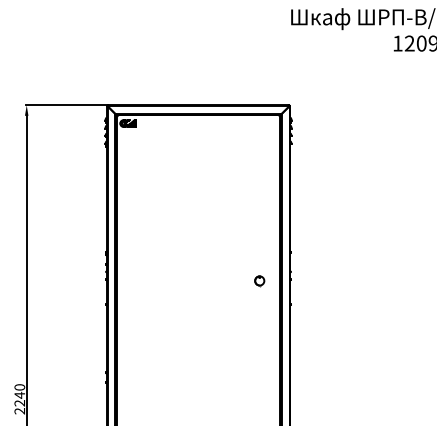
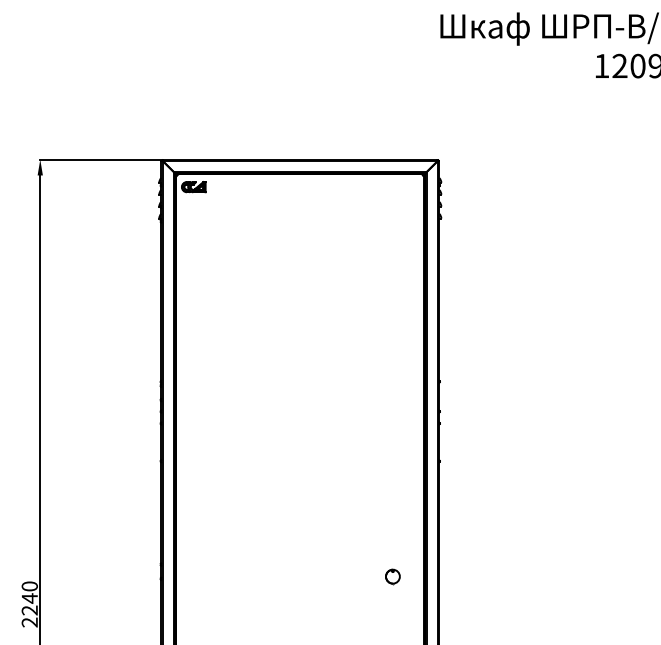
part: (259, 281) -> (392, 577), moved

